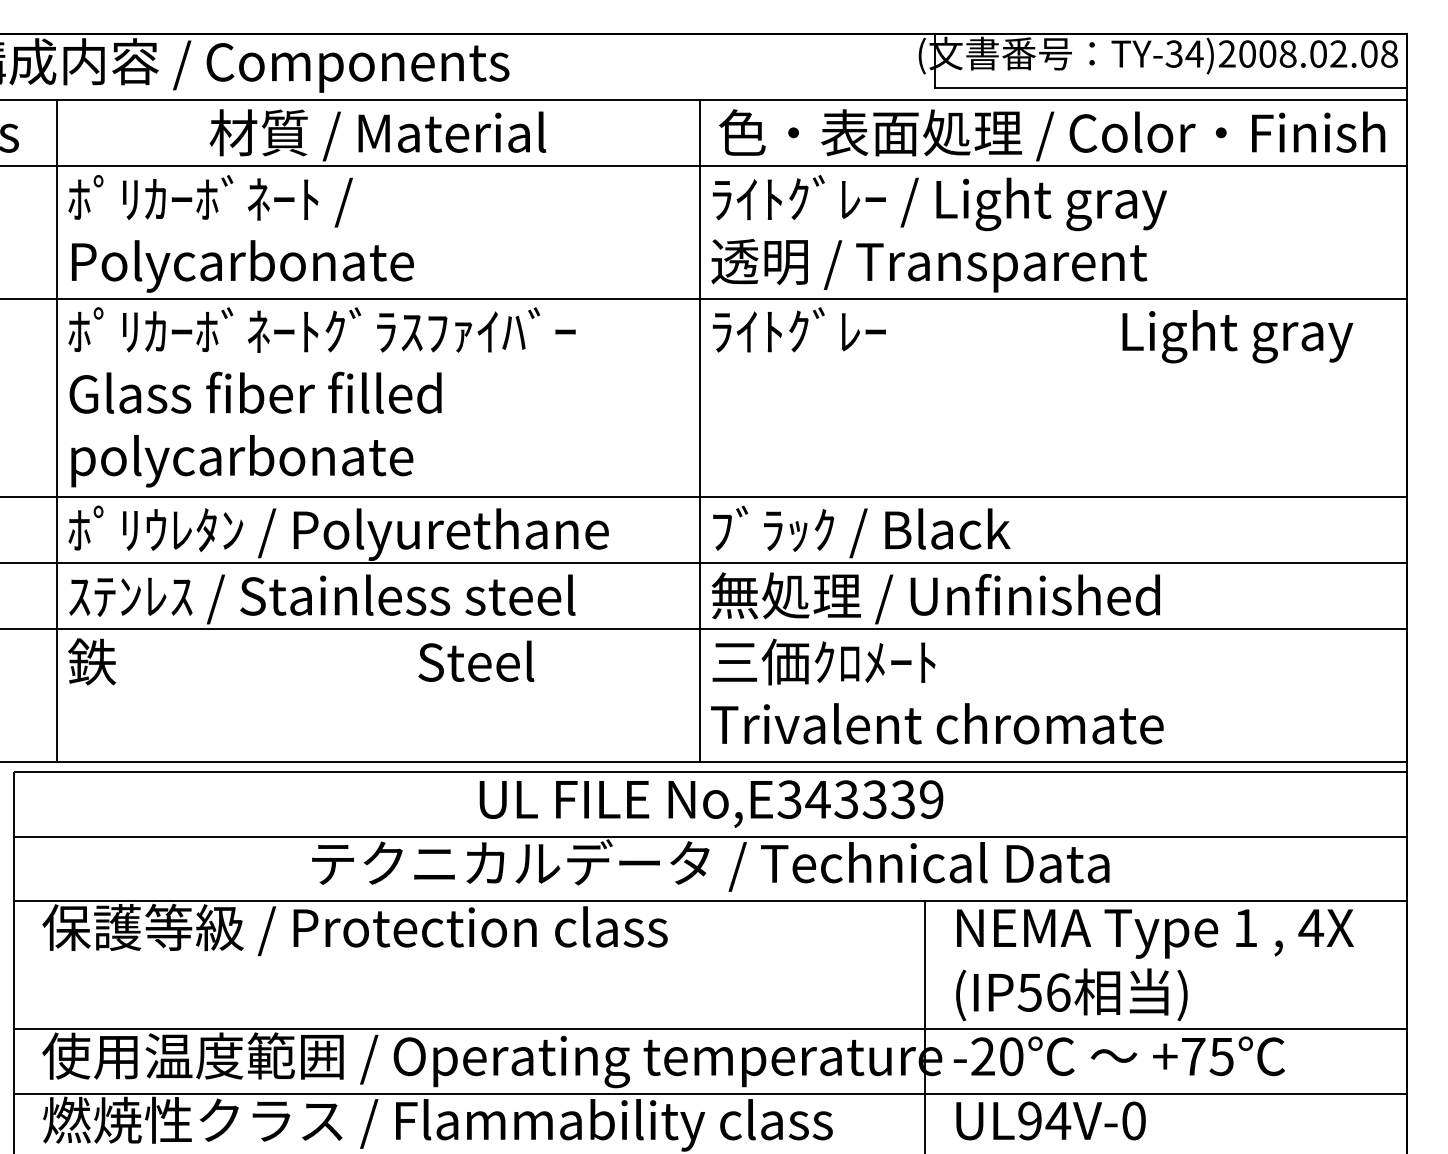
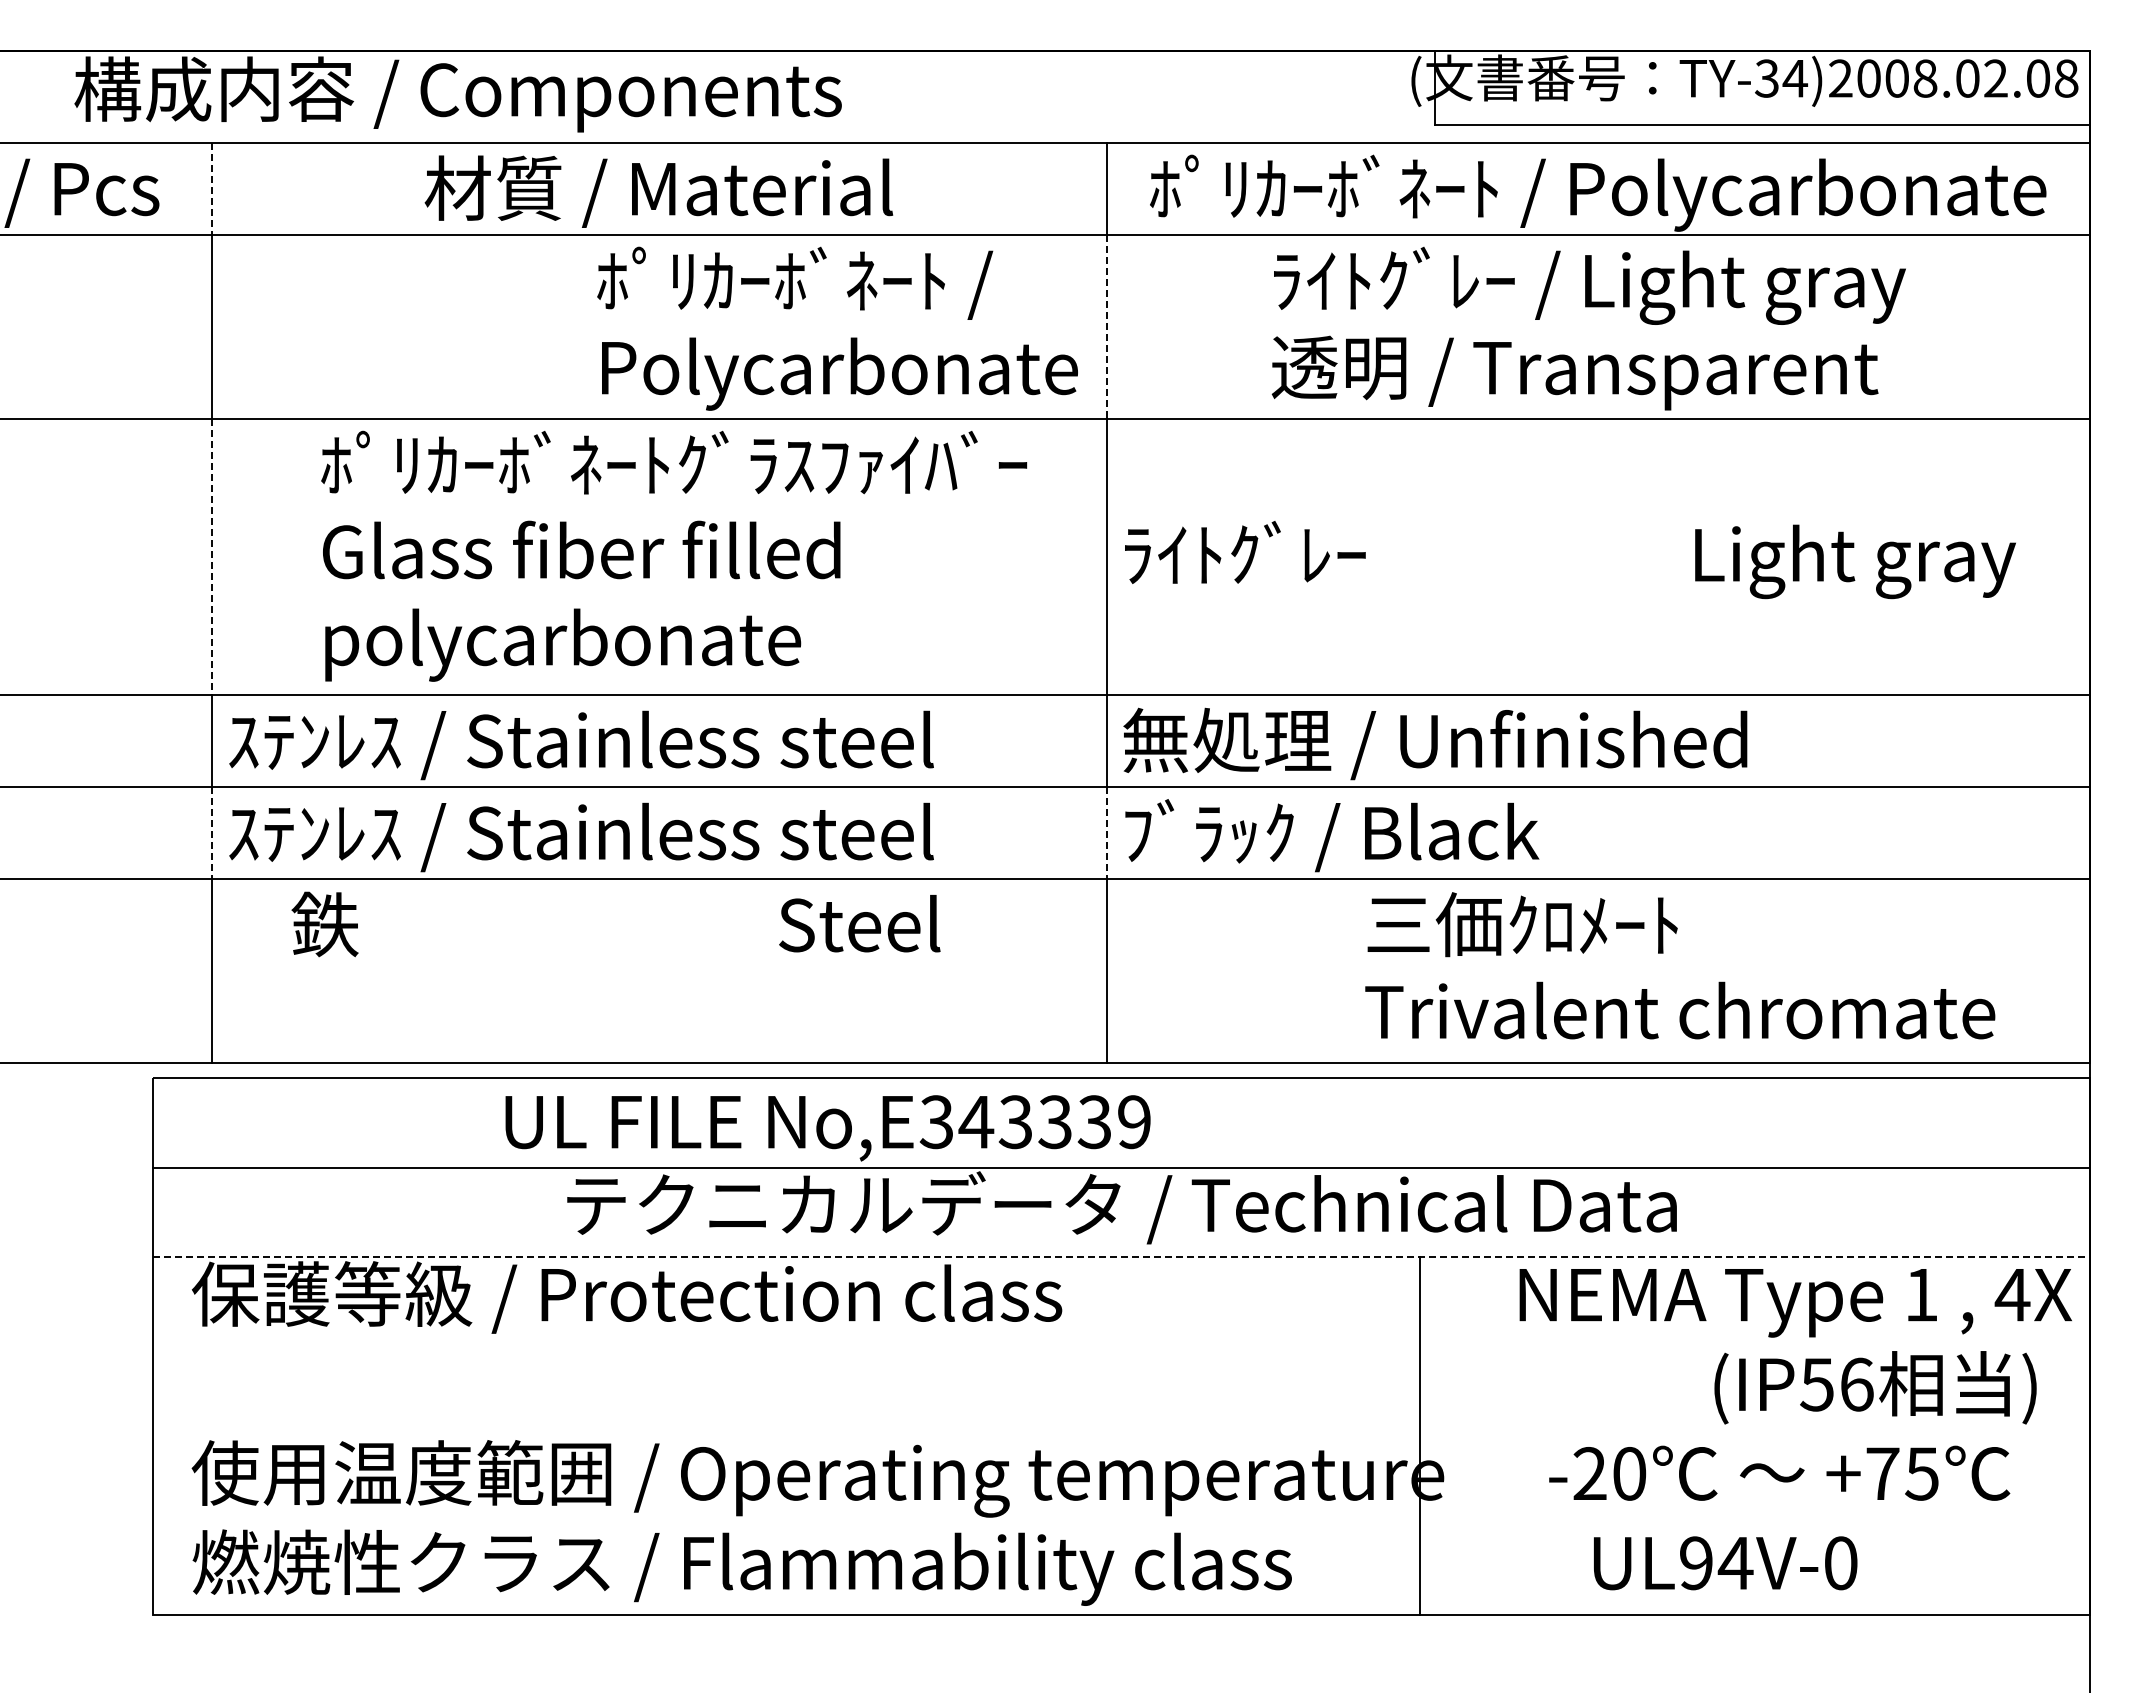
line: (57, 133) -> (212, 189), solid -> dashed
text: (1051, 135) -> (1596, 192), 色・表面処理 / Color・Finish -> ﾎﾟﾘｶｰﾎﾞﾈｰﾄ / Polycarbonate
line: (699, 232) -> (1106, 327), solid -> dashed
text: (241, 233) -> (837, 328), moved
text: (938, 233) -> (1588, 328), moved
text: (1033, 335) -> (1570, 560), moved
text: (322, 396) -> (674, 555), moved
line: (57, 398) -> (212, 557), solid -> dashed
text: (936, 531) -> (1435, 743), ﾌﾞﾗｯｸ / Black -> 無処理 / Unfinished
text: (338, 533) -> (604, 745), ﾎﾟﾘｳﾚﾀﾝ / Polyurethane -> ｽﾃﾝﾚｽ / Stainless steel
line: (57, 596) -> (212, 833), solid -> dashed
line: (699, 596) -> (1106, 833), solid -> dashed
text: (936, 597) -> (1435, 835), 無処理 / Unfinished -> ﾌﾞﾗｯｸ / Black
text: (300, 661) -> (615, 924), moved
text: (937, 691) -> (1680, 965), moved
text: (711, 804) -> (827, 1128), moved
line: (710, 901) -> (1121, 1257), solid -> dashed
text: (1155, 934) -> (1795, 1303), moved
text: (1071, 994) -> (1875, 1387), moved
line: (710, 1029) -> (1121, 1435), removed
text: (1119, 1055) -> (1779, 1472), moved
line: (710, 1093) -> (1121, 1525), removed
text: (1050, 1121) -> (1725, 1563), moved

